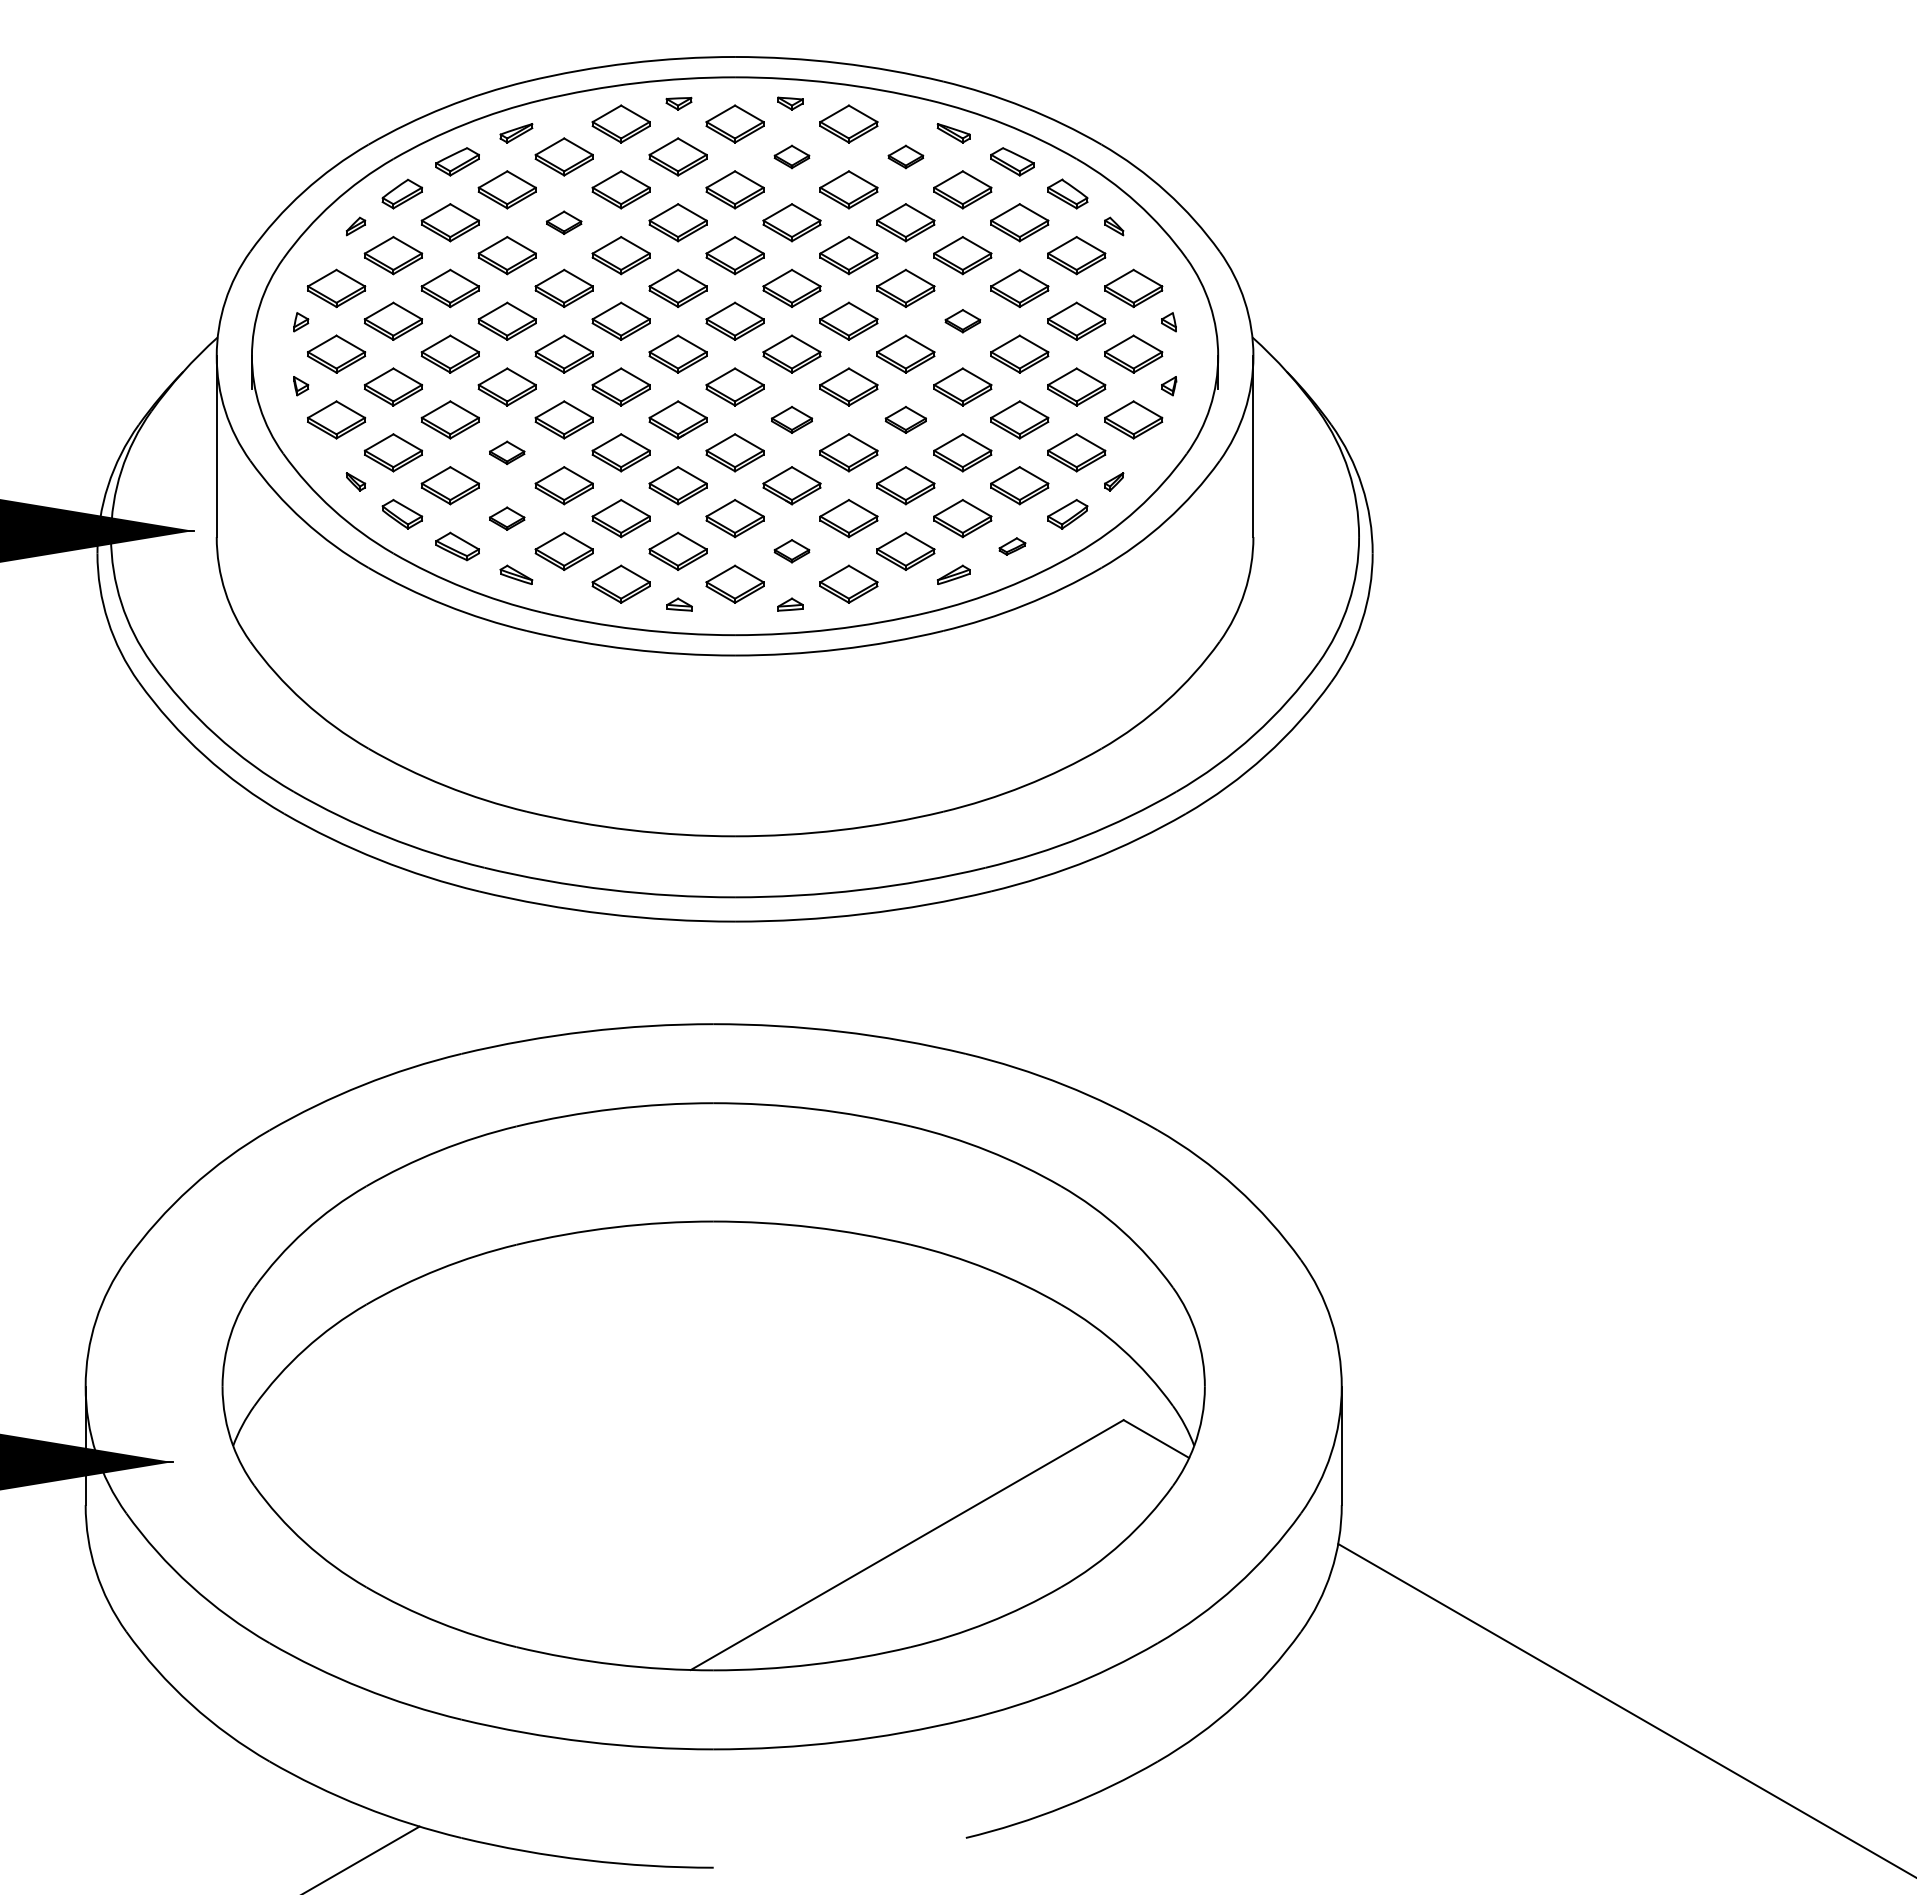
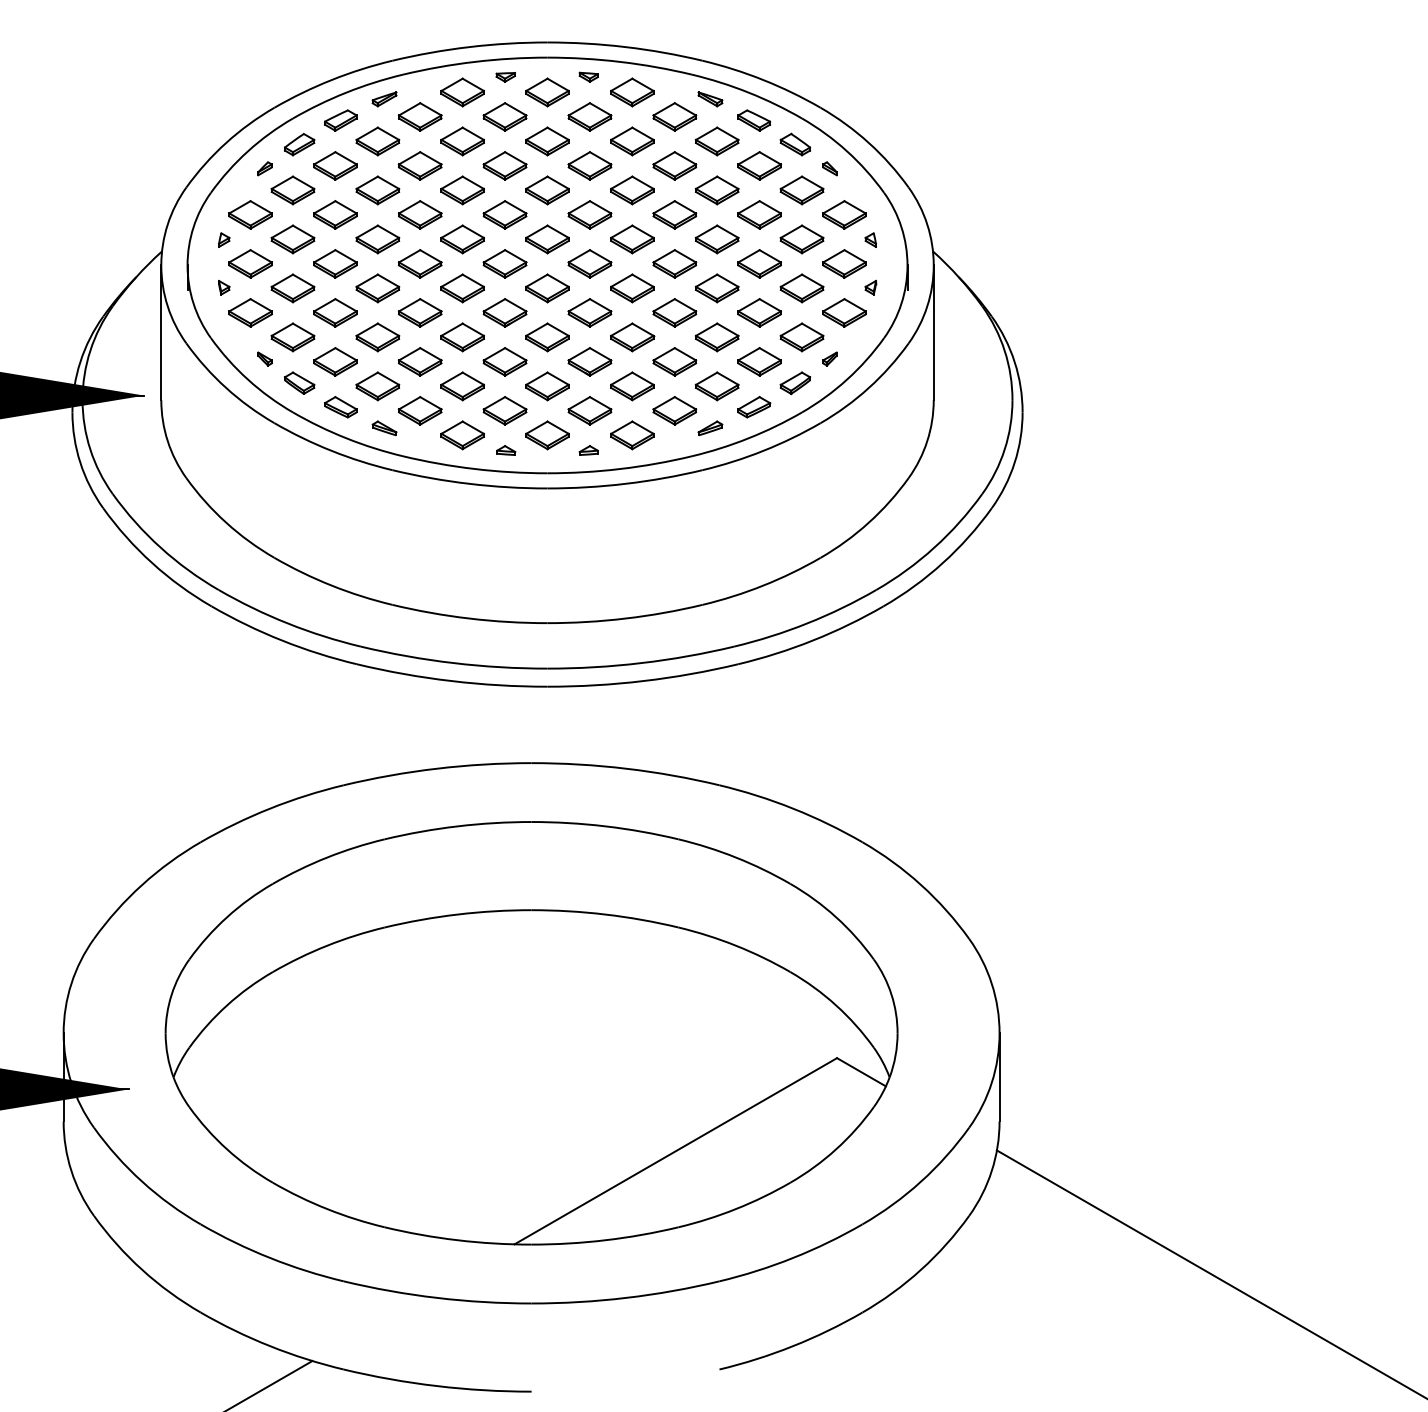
part: (791, 156) -> (589, 116), size x1.67
part: (905, 156) -> (674, 116), size x1.67
part: (563, 222) -> (419, 165), size x1.67
part: (962, 320) -> (716, 238), size x1.67
part: (791, 419) -> (589, 312), size x1.43
part: (905, 419) -> (674, 312), size x1.43
part: (506, 452) -> (377, 337), size x1.67
part: (506, 518) -> (377, 386), size x1.67
part: (1012, 546) -> (754, 407), size x1.67
part: (791, 550) -> (589, 410), size x1.67

